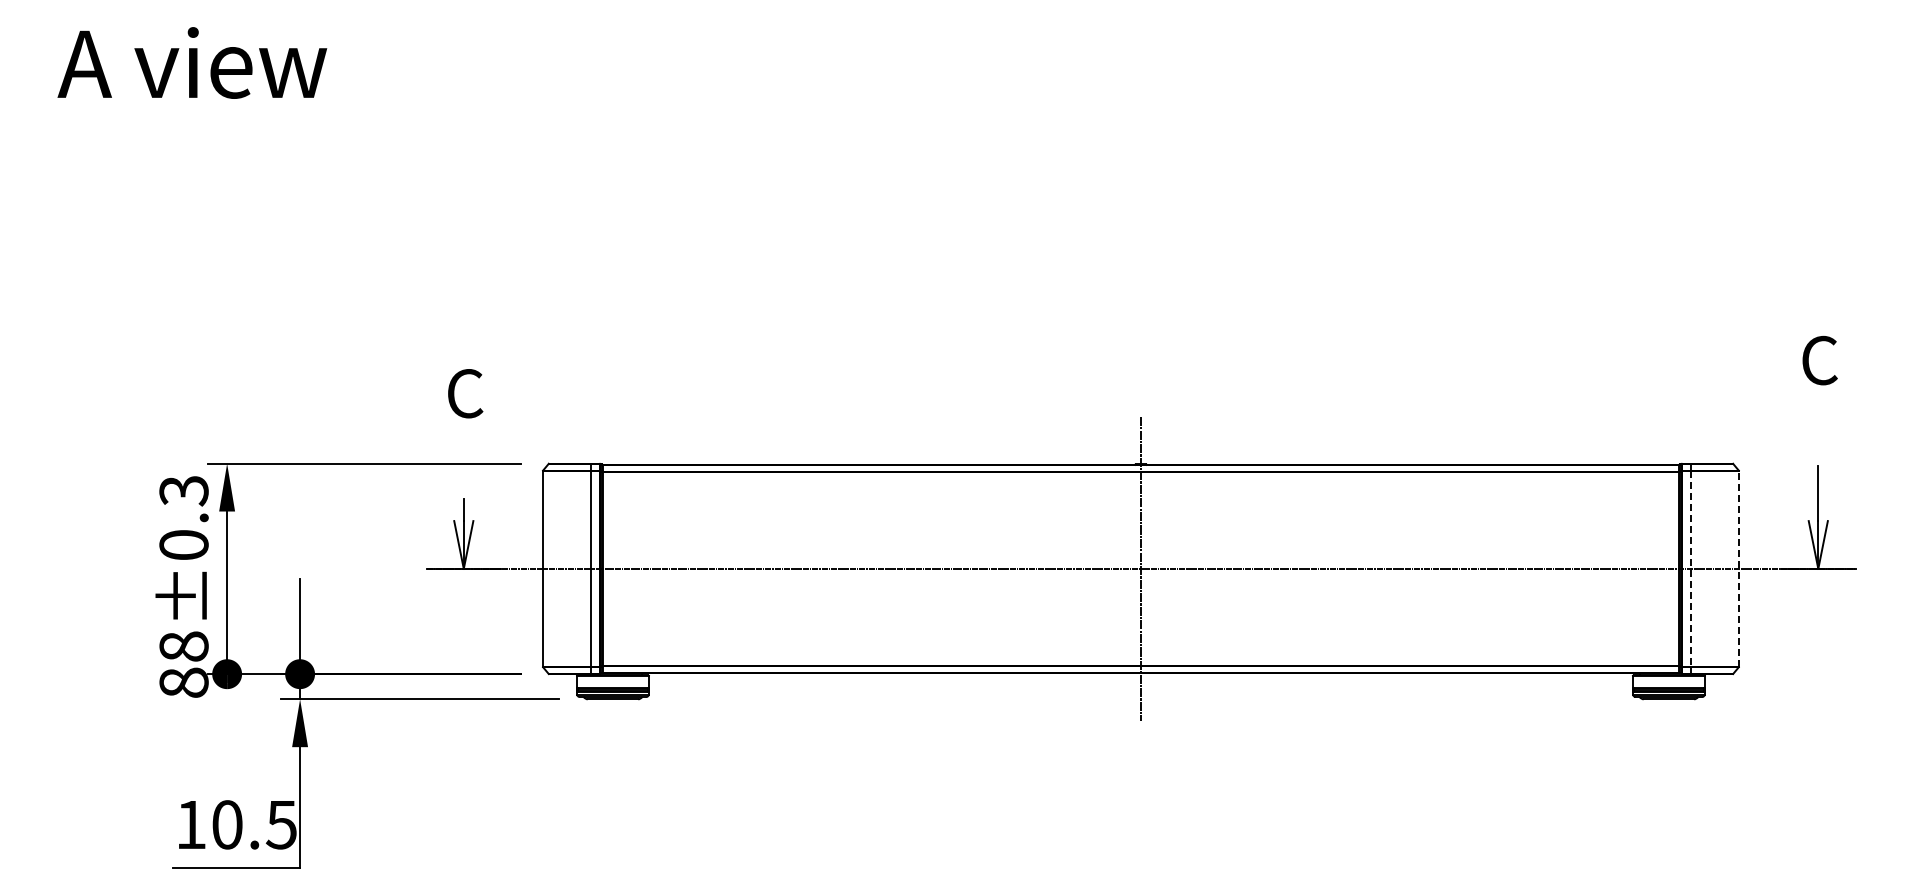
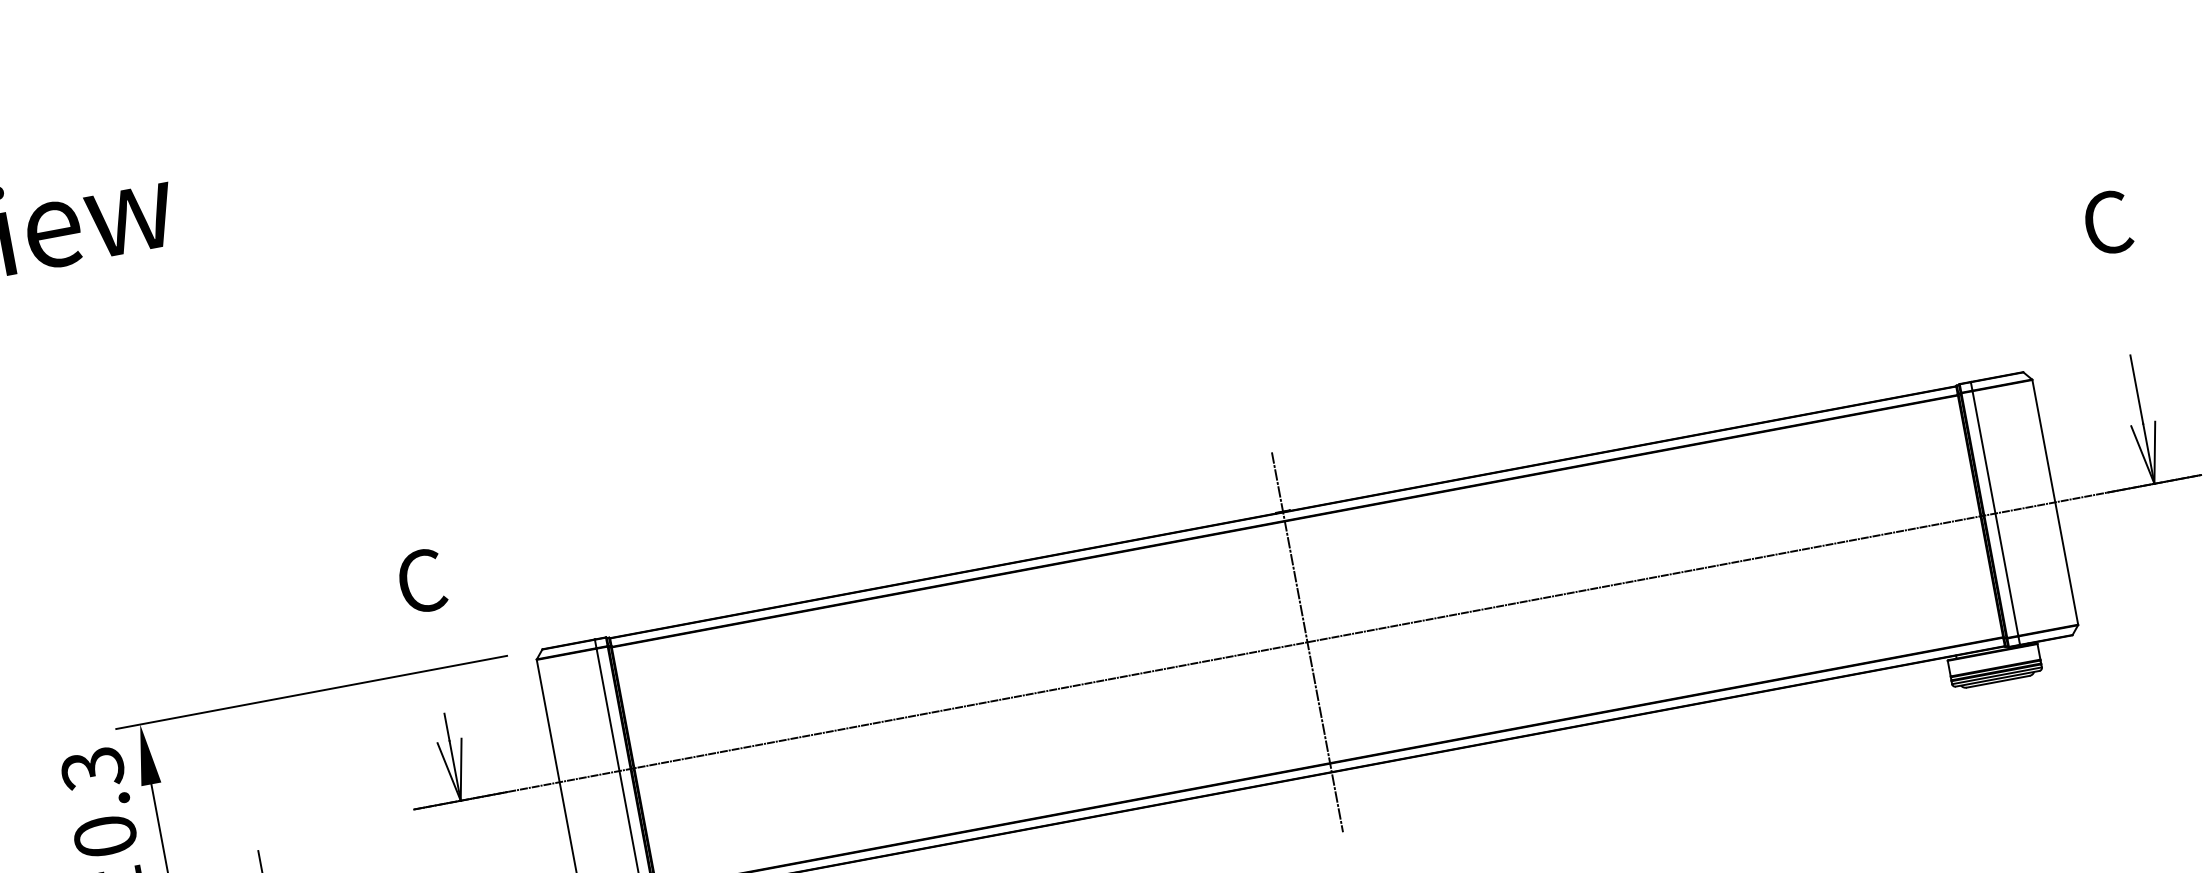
line: (1691, 568) -> (1995, 512), dashed -> solid
line: (1739, 568) -> (2055, 501), dashed -> solid

